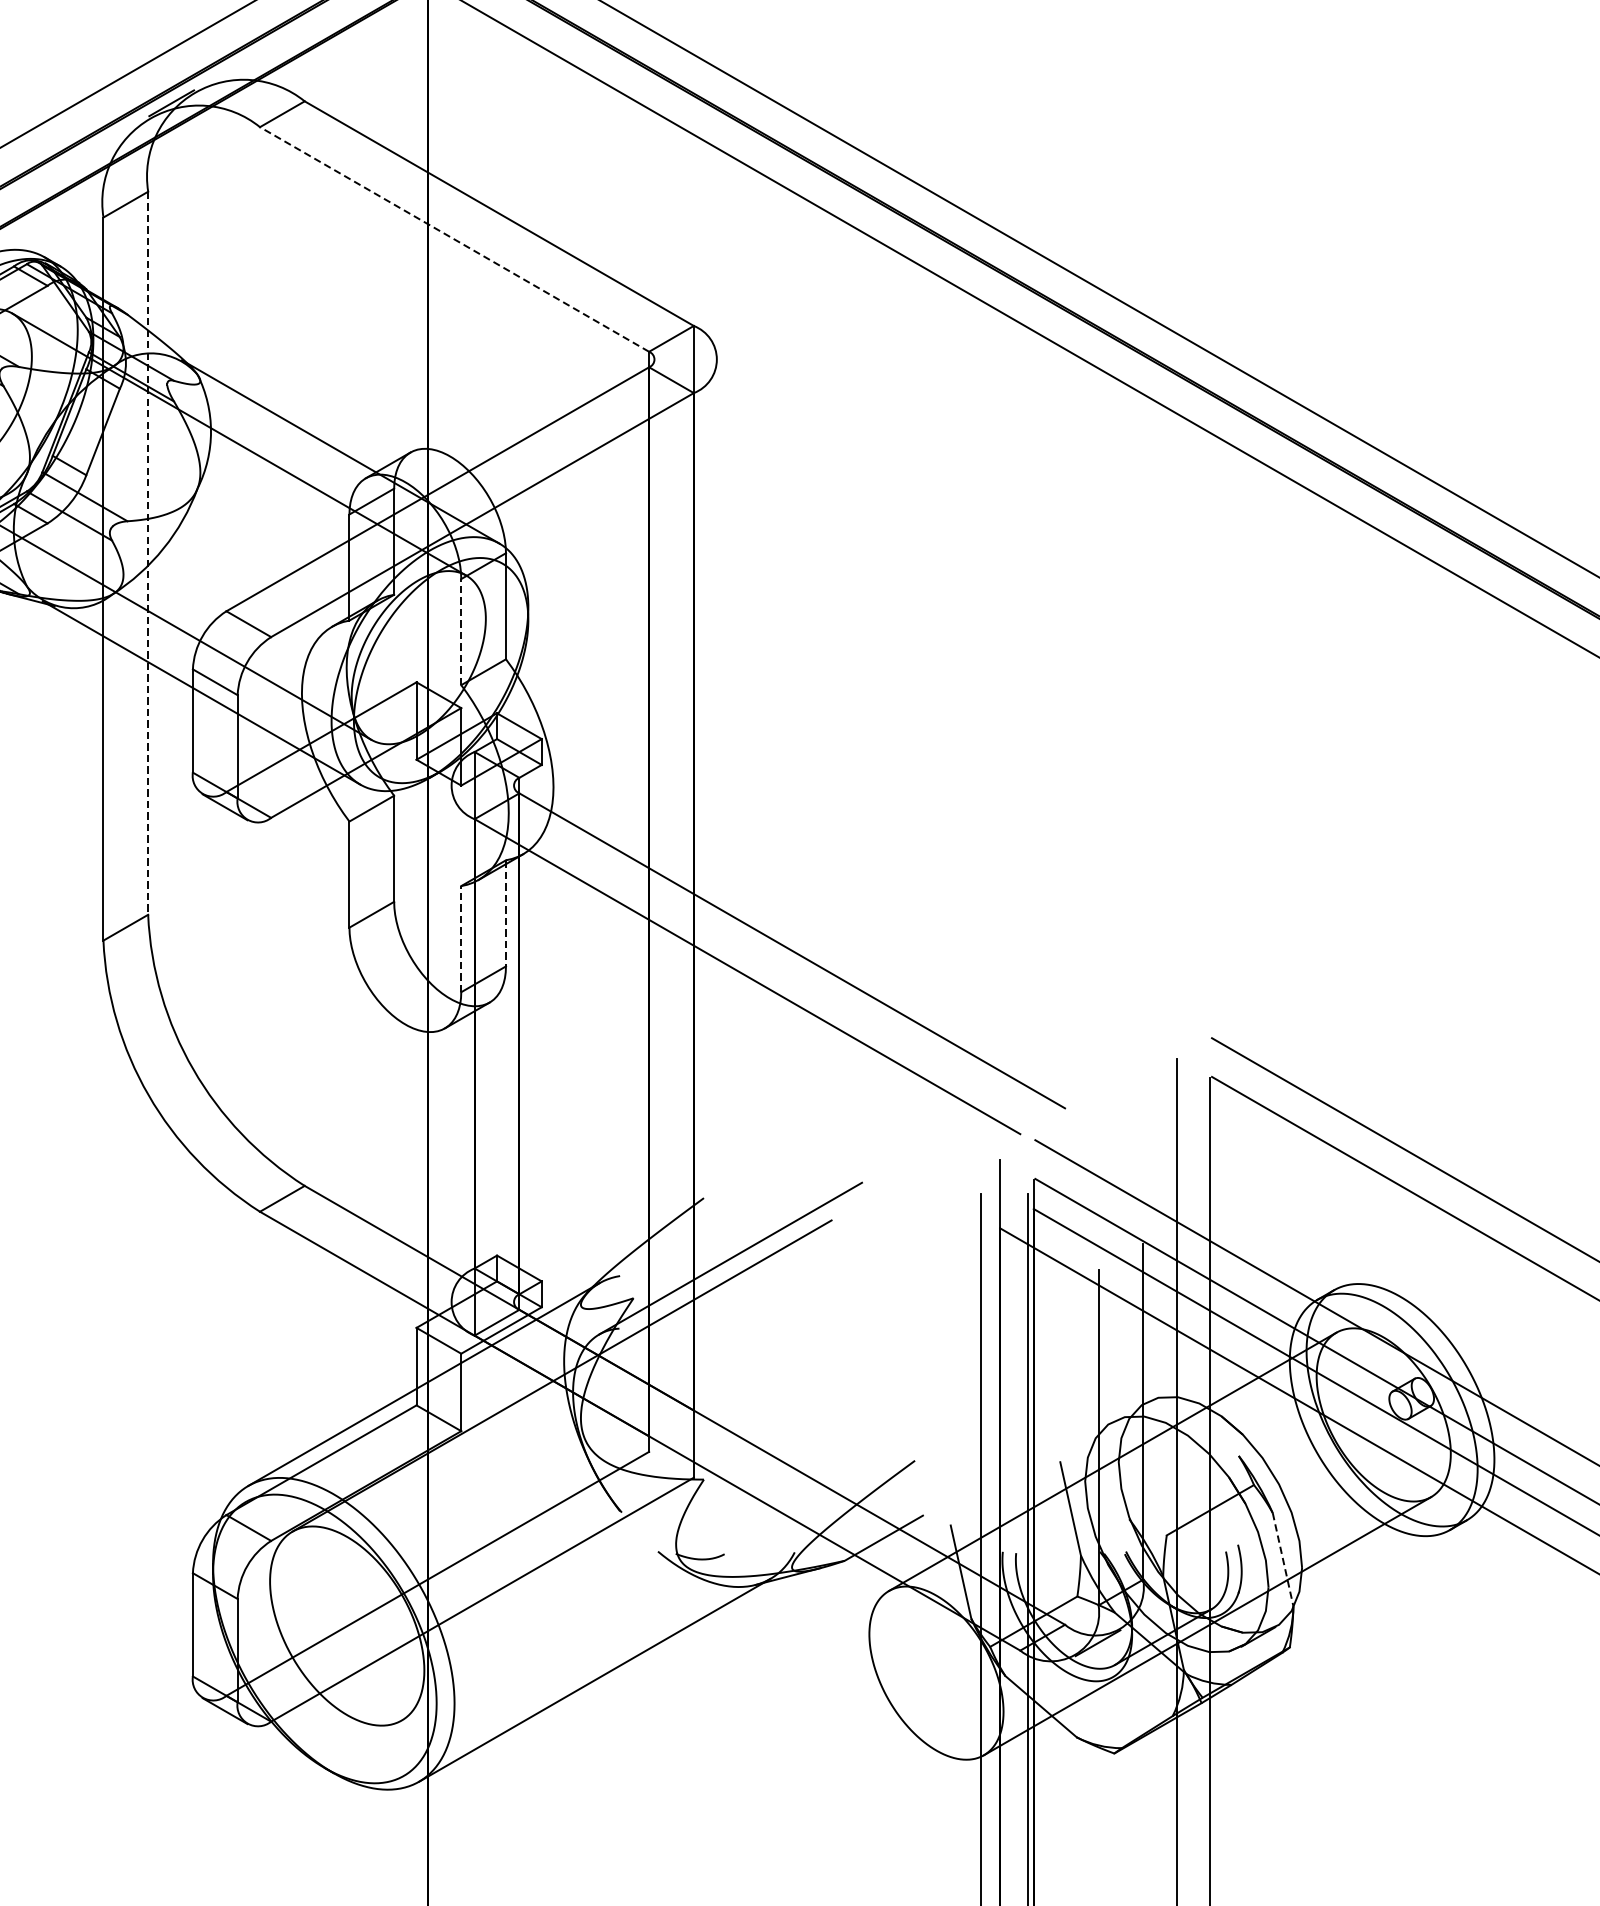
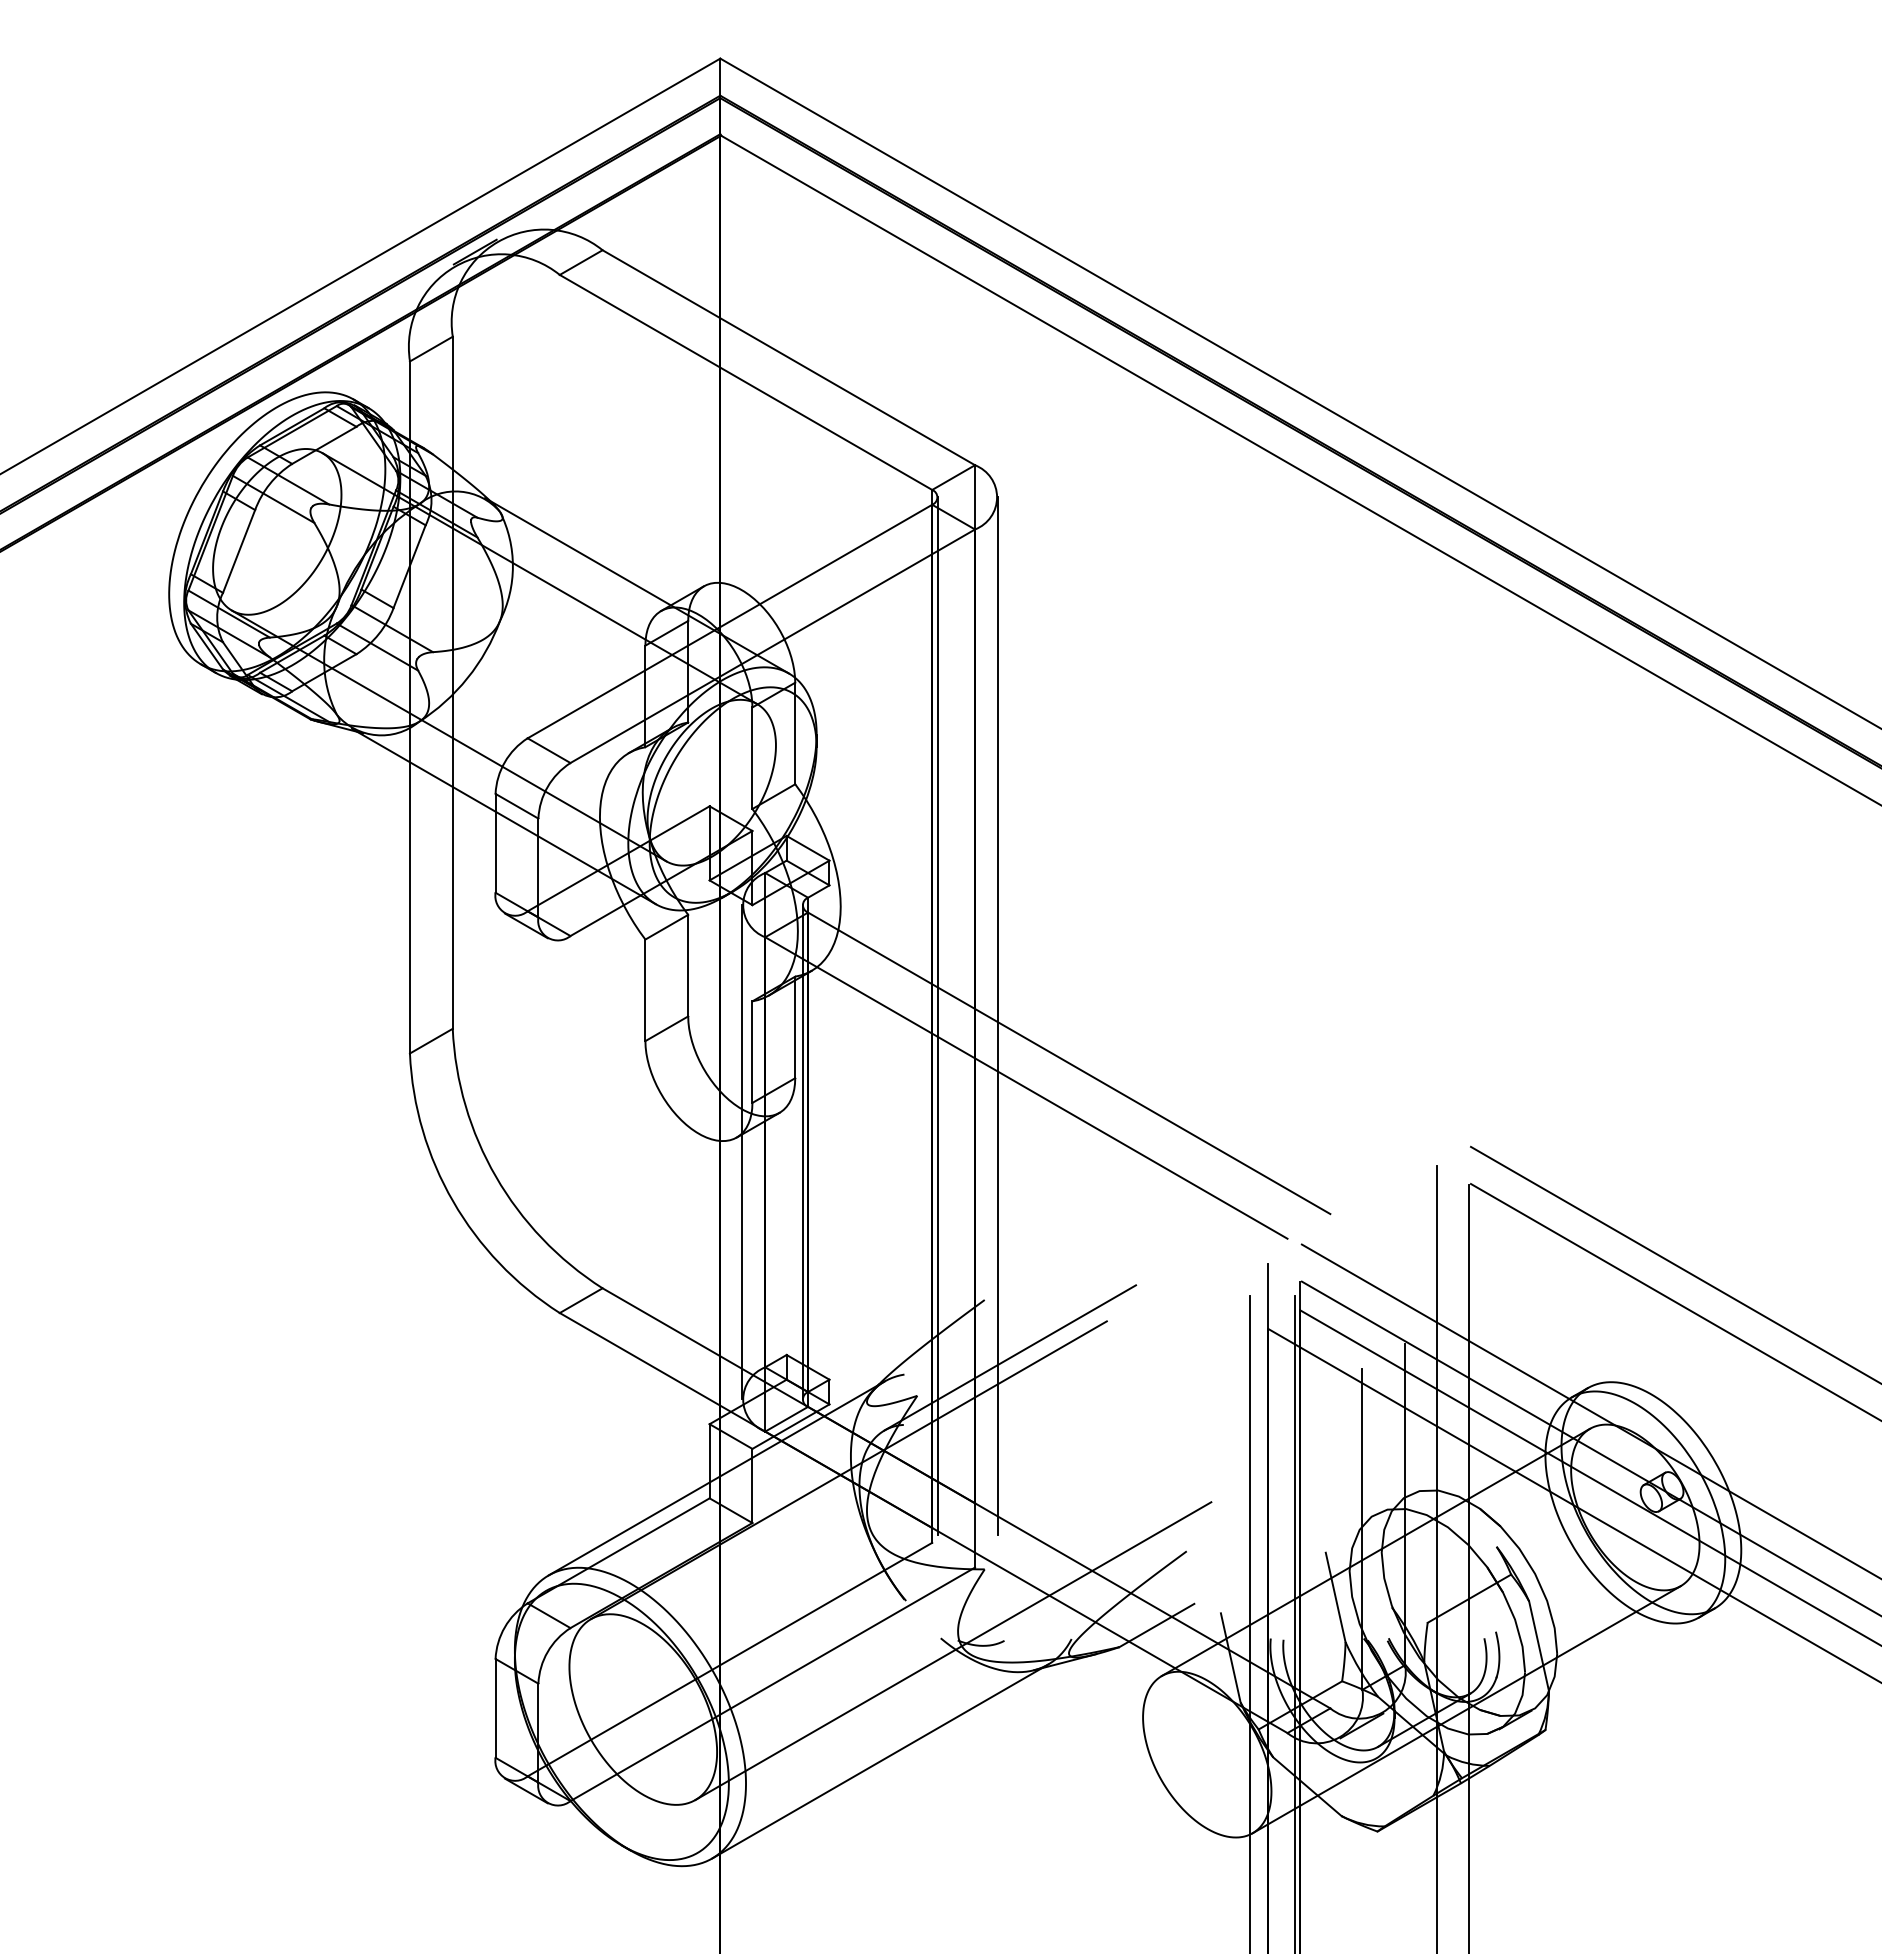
line: (454, 239) -> (745, 382), dashed -> solid
line: (147, 554) -> (452, 683), dashed -> solid
line: (461, 632) -> (752, 758), dashed -> solid
line: (654, 901) -> (937, 1016), added
line: (718, 901) -> (998, 1016), added
line: (506, 913) -> (795, 1027), dashed -> solid
line: (461, 939) -> (752, 1052), dashed -> solid
line: (450, 1044) -> (742, 1152), added
line: (513, 1044) -> (802, 1152), added
line: (1283, 1560) -> (1539, 1646), dashed -> solid
line: (671, 1565) -> (953, 1651), added

